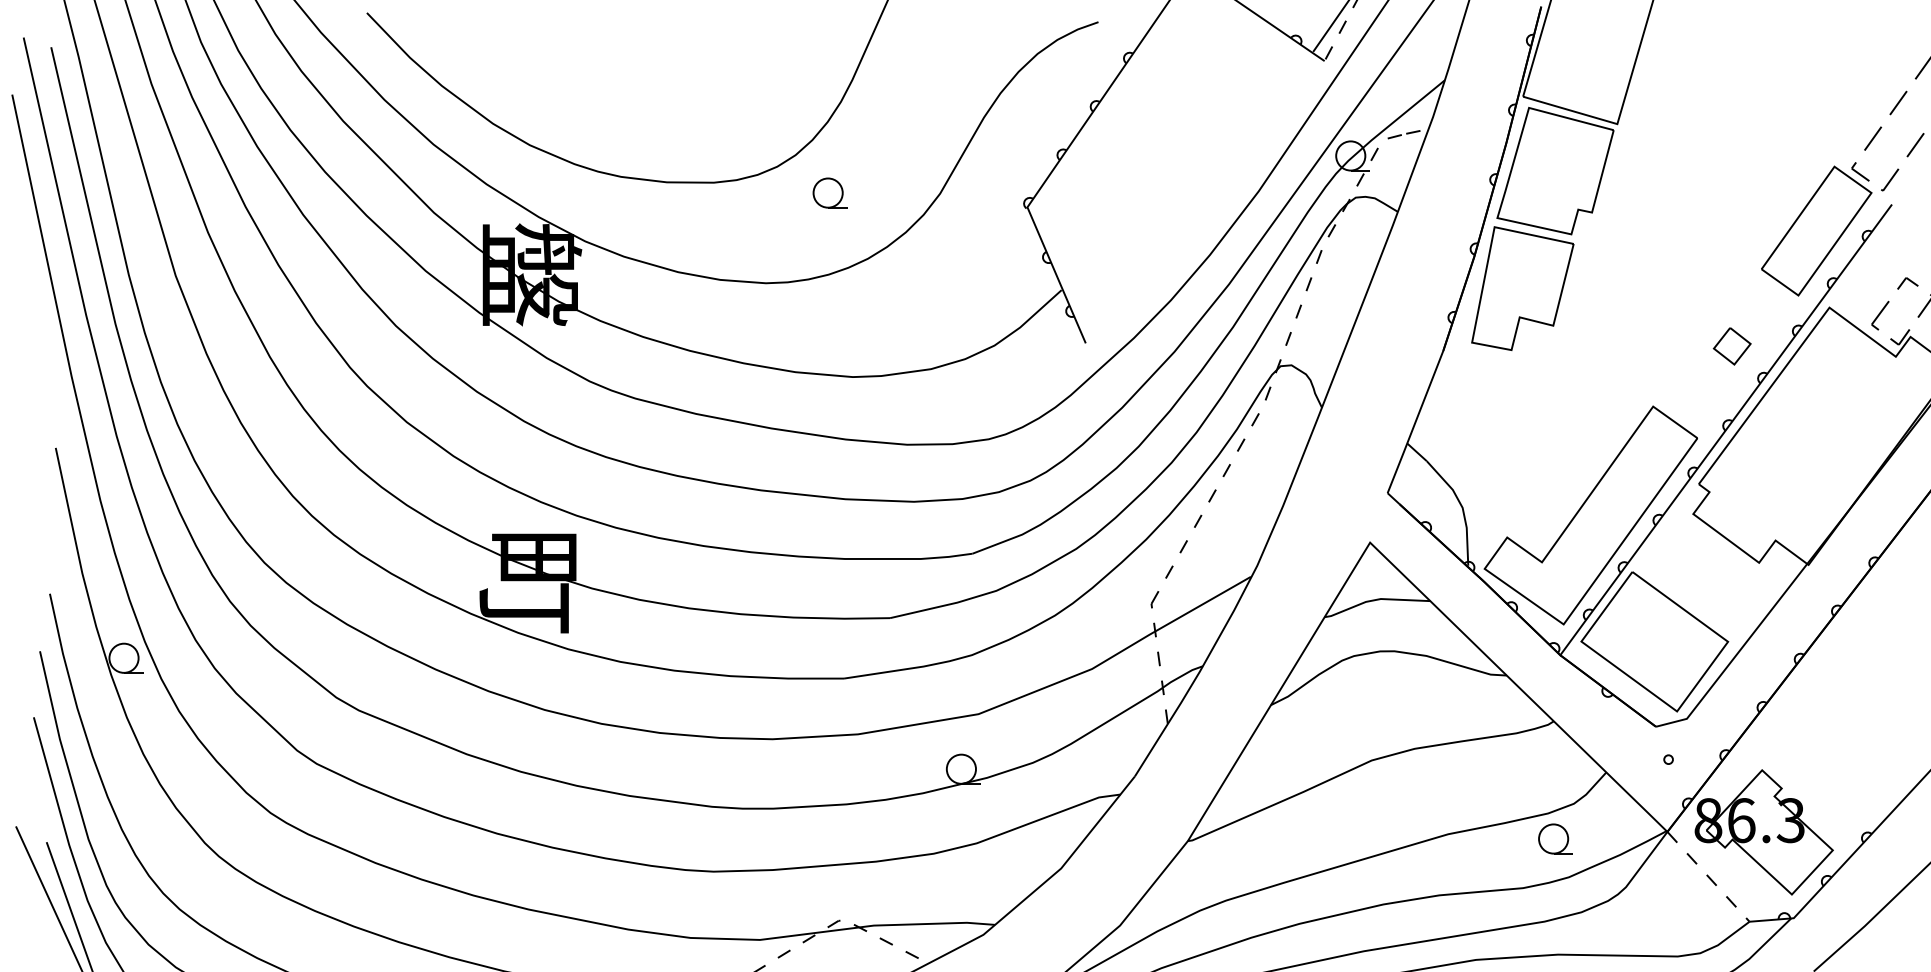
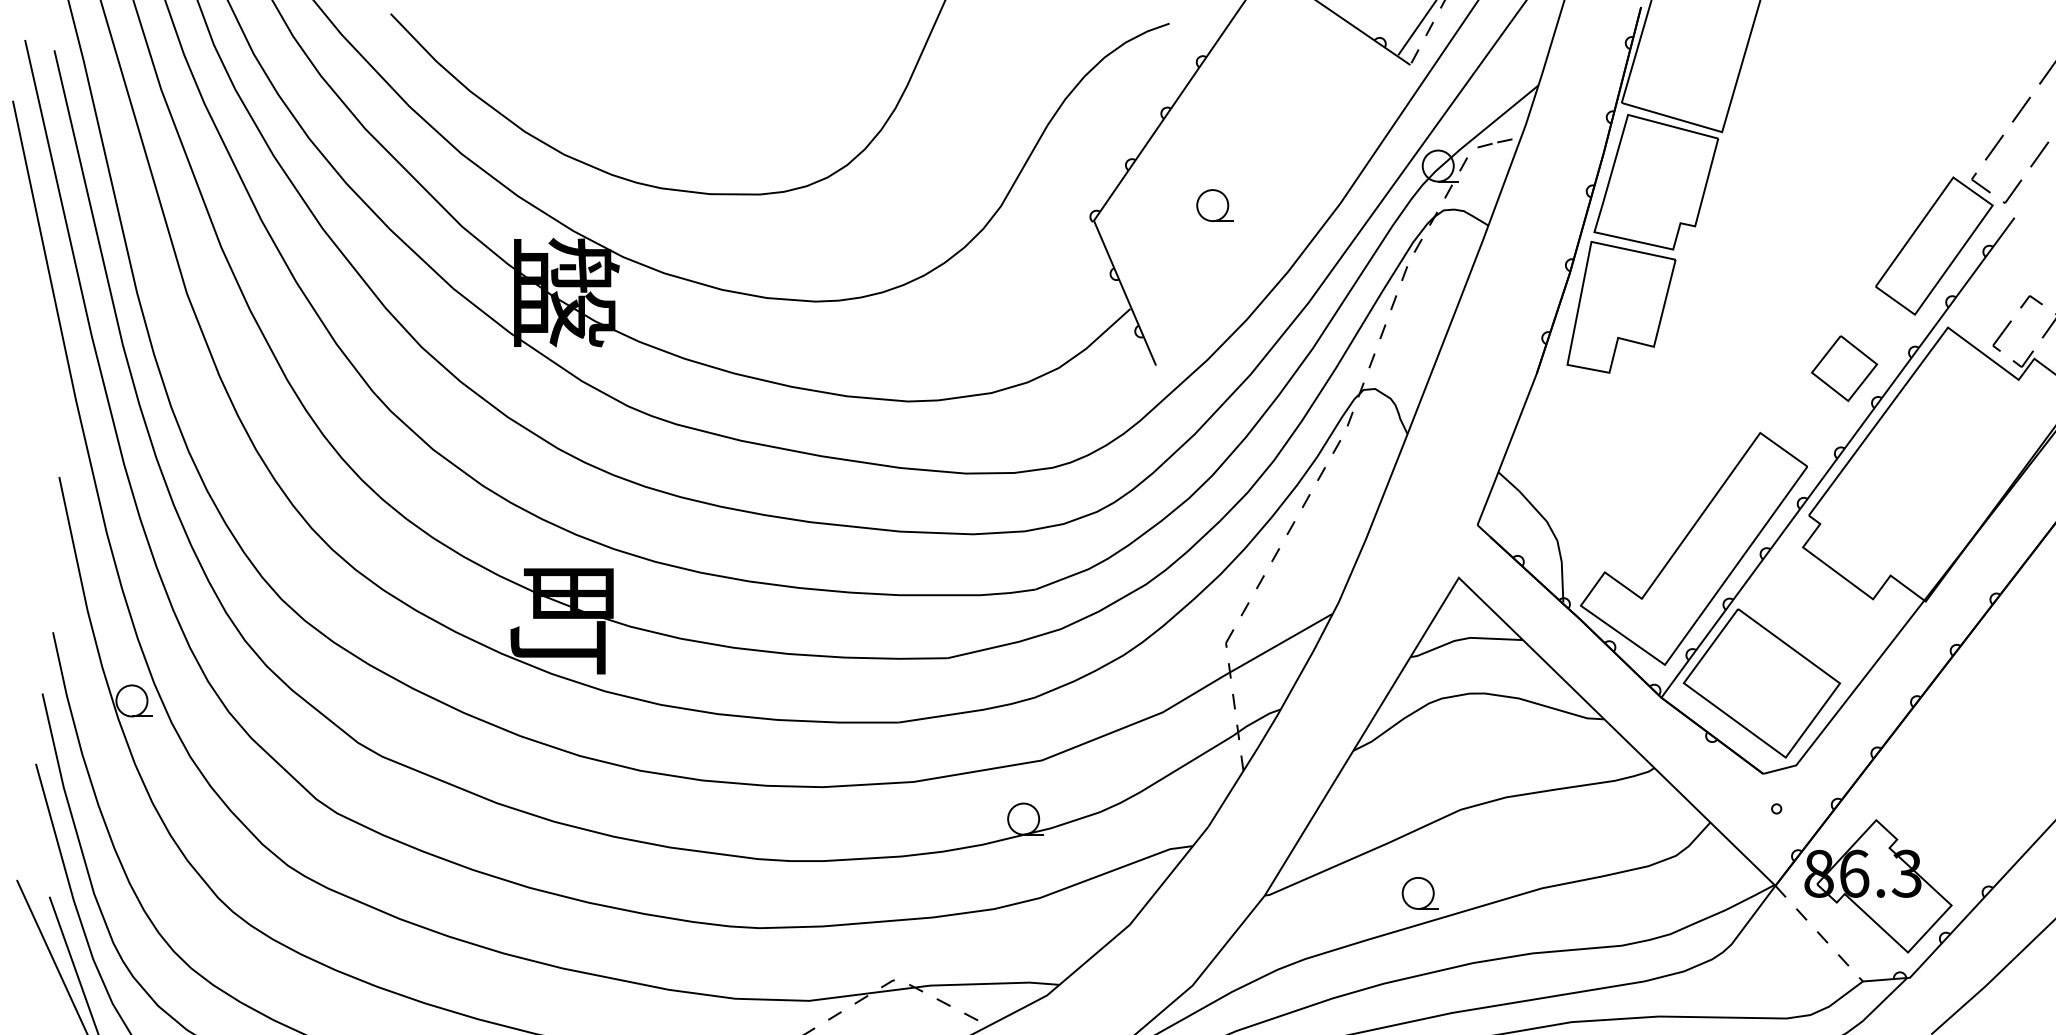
part: (829, 193) -> (1214, 205), moved
part: (1732, 346) -> (1844, 368), size x1.67
part: (1554, 839) -> (1419, 893), moved

